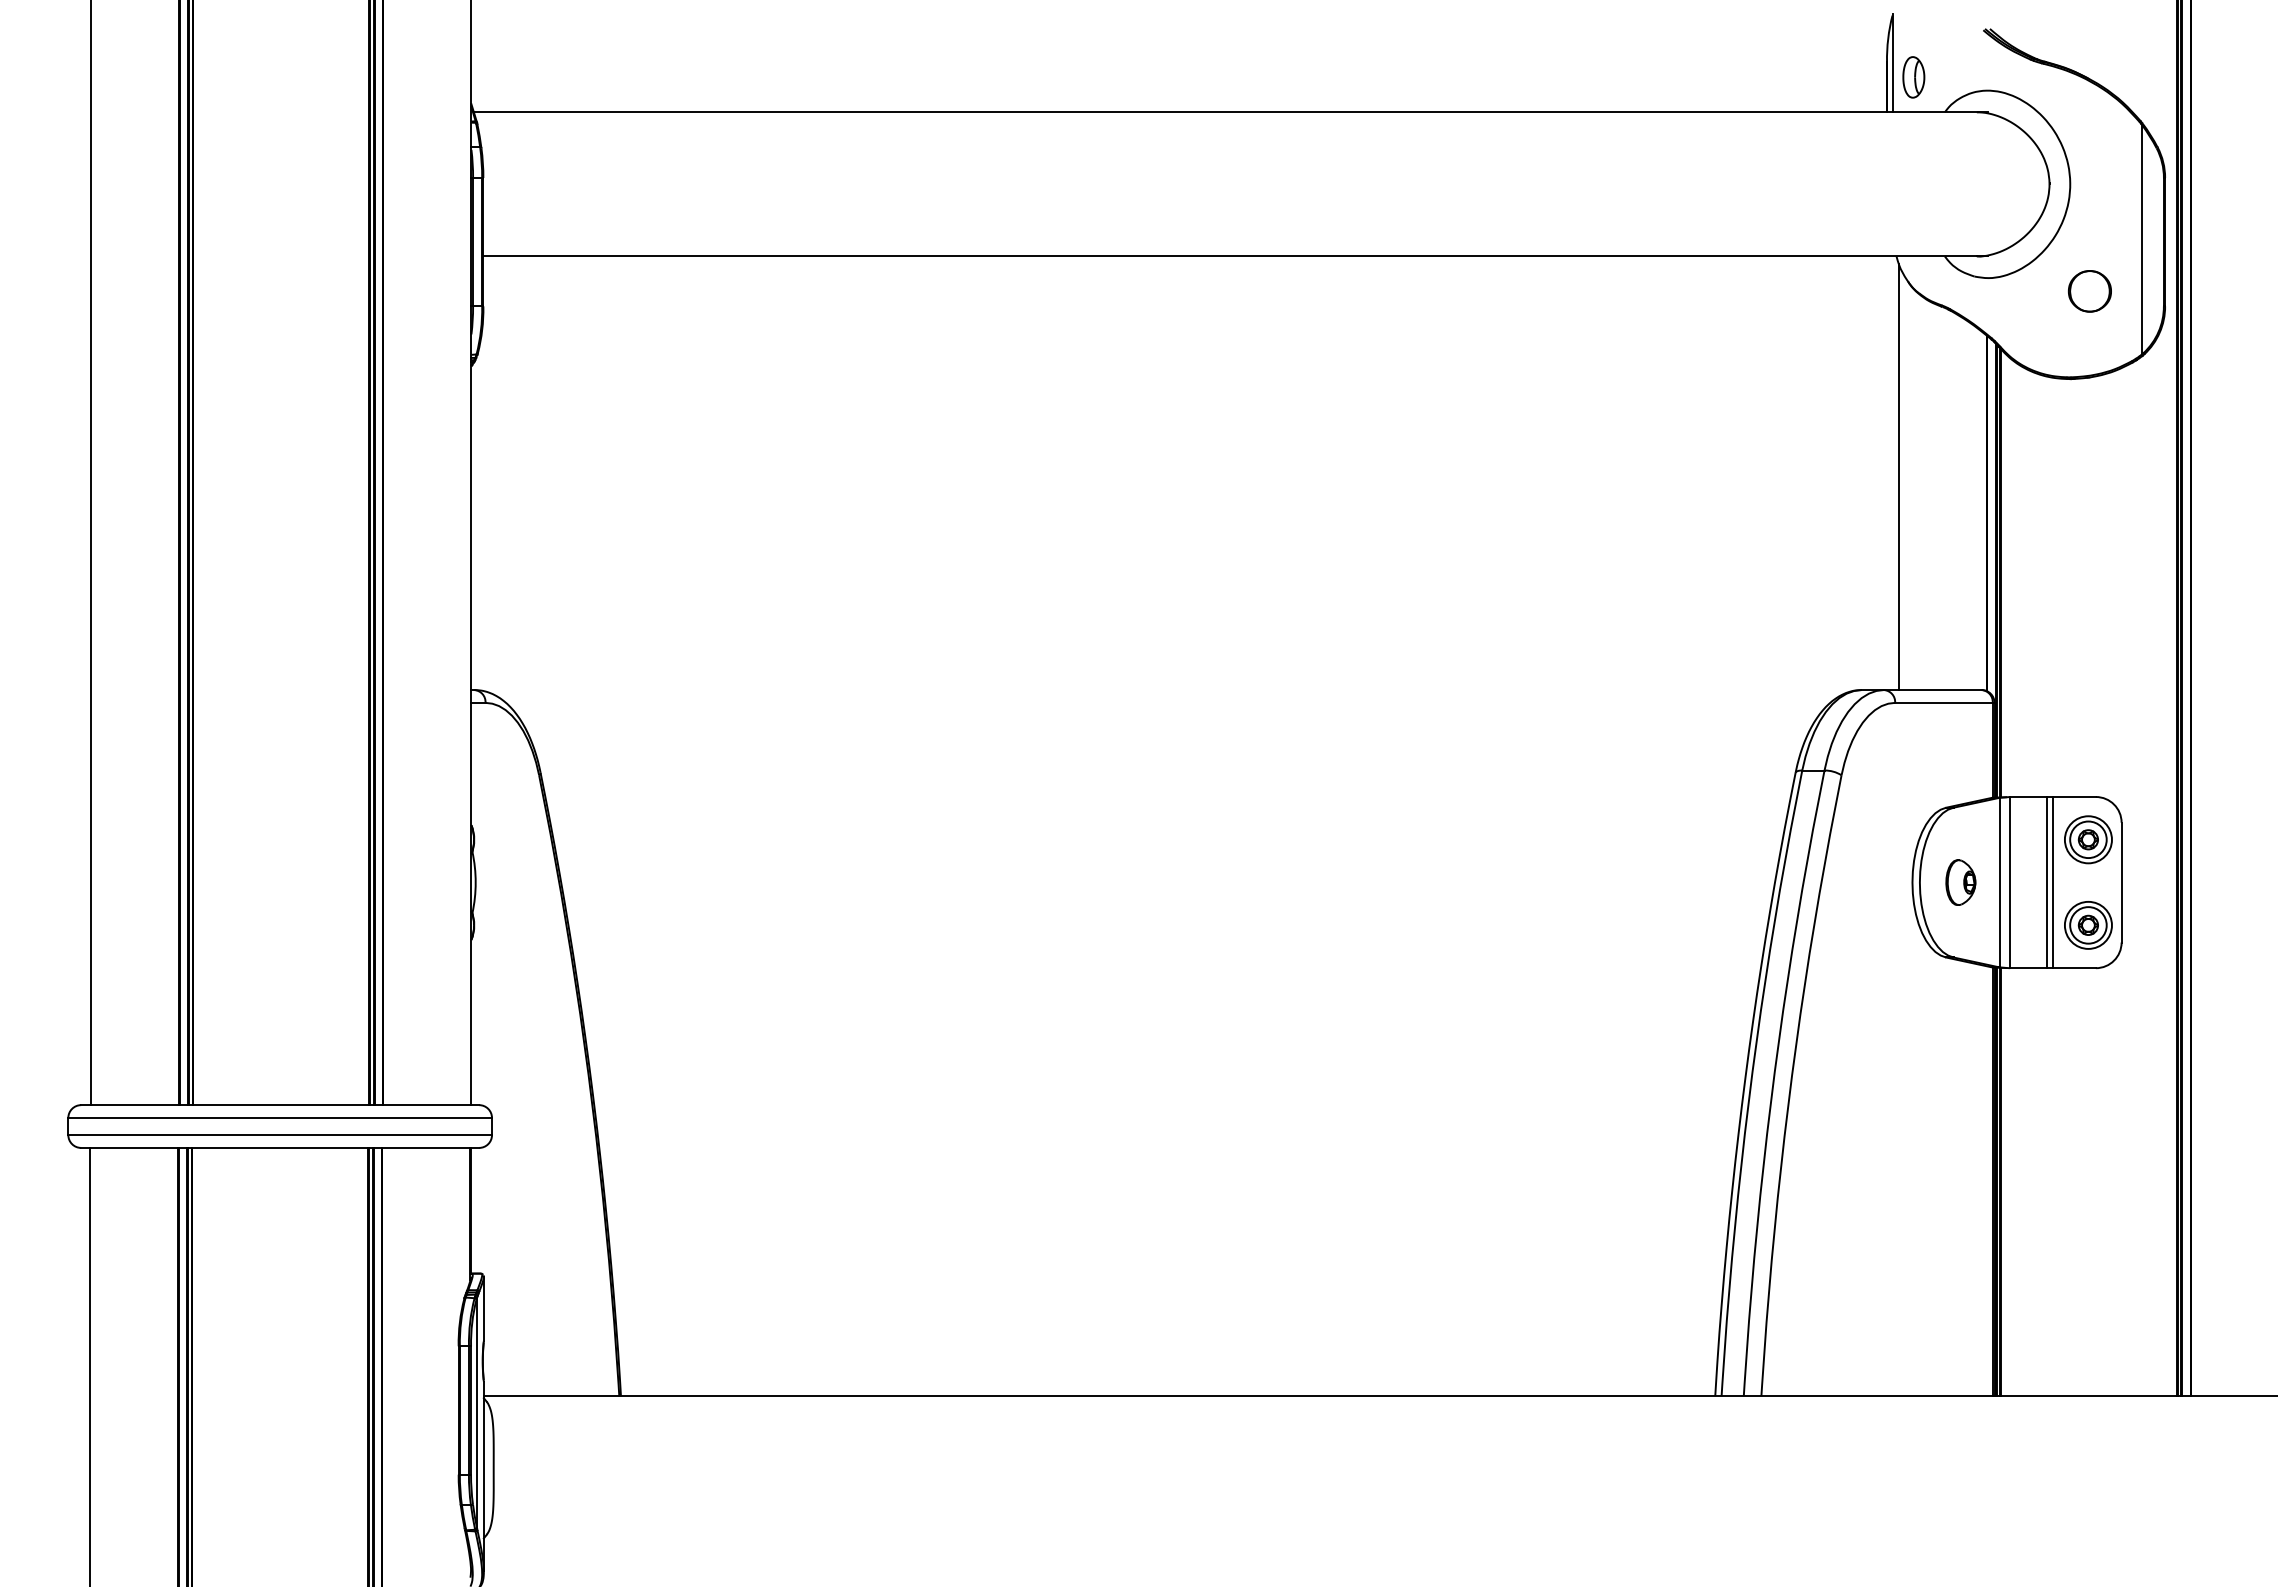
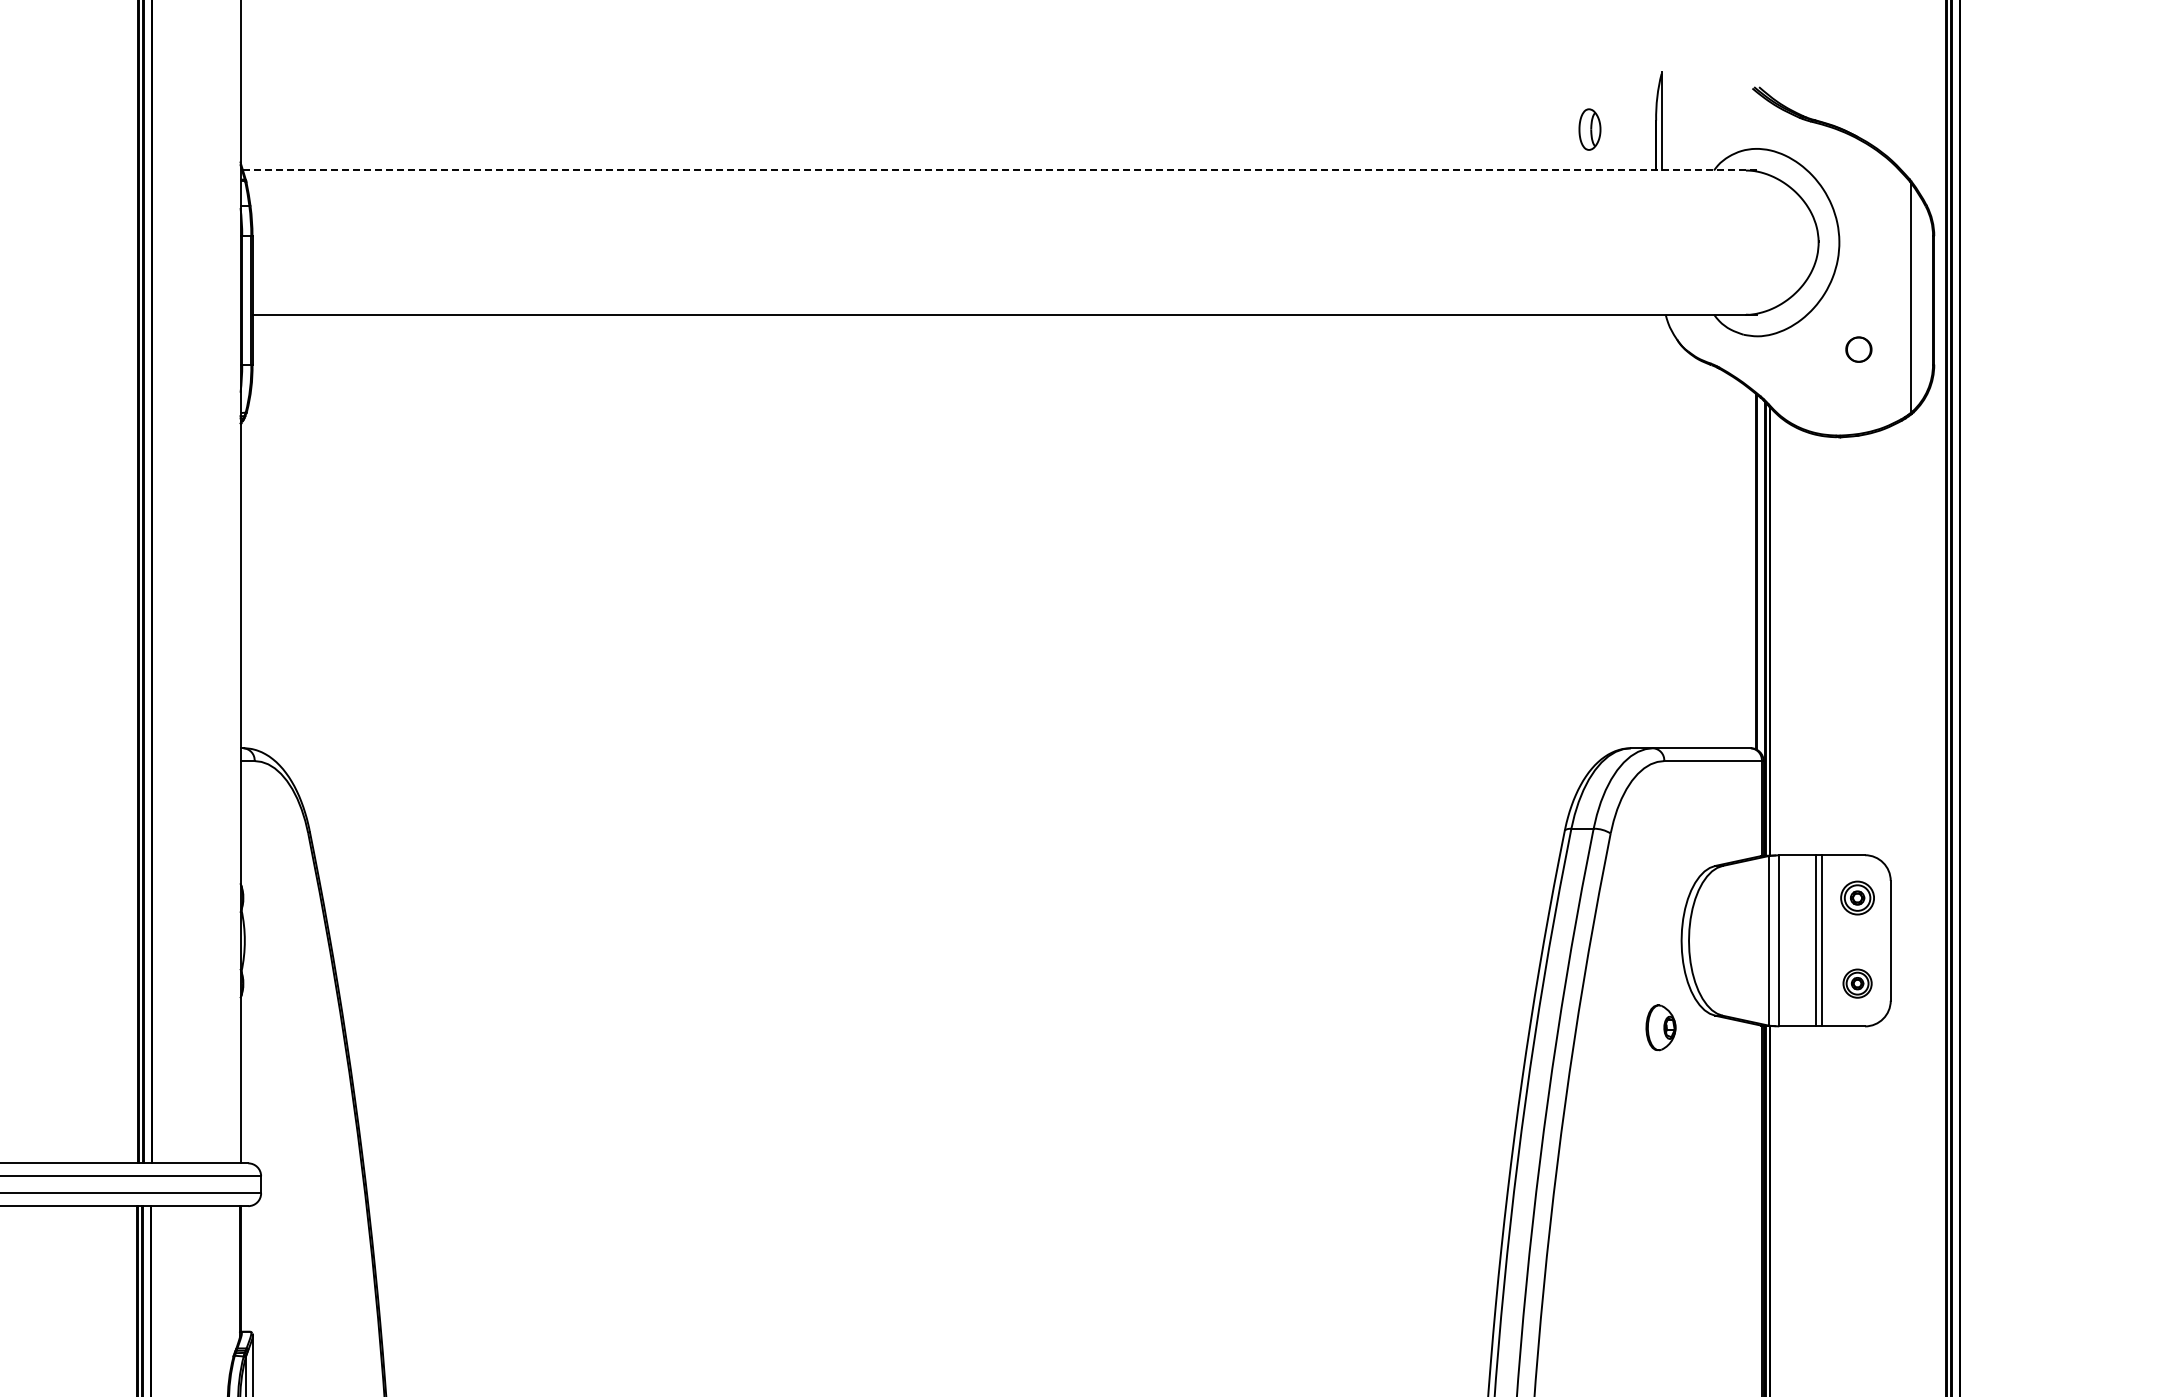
part: (1913, 77) -> (1589, 129), moved
line: (1230, 112) -> (999, 170), solid -> dashed
part: (2089, 291) -> (1858, 349), size x0.6
line: (1898, 476) -> (1667, 534), removed
part: (2088, 839) -> (1857, 897), size x0.7
part: (1960, 882) -> (1660, 1027), moved
part: (2088, 925) -> (1857, 983), size x0.6

